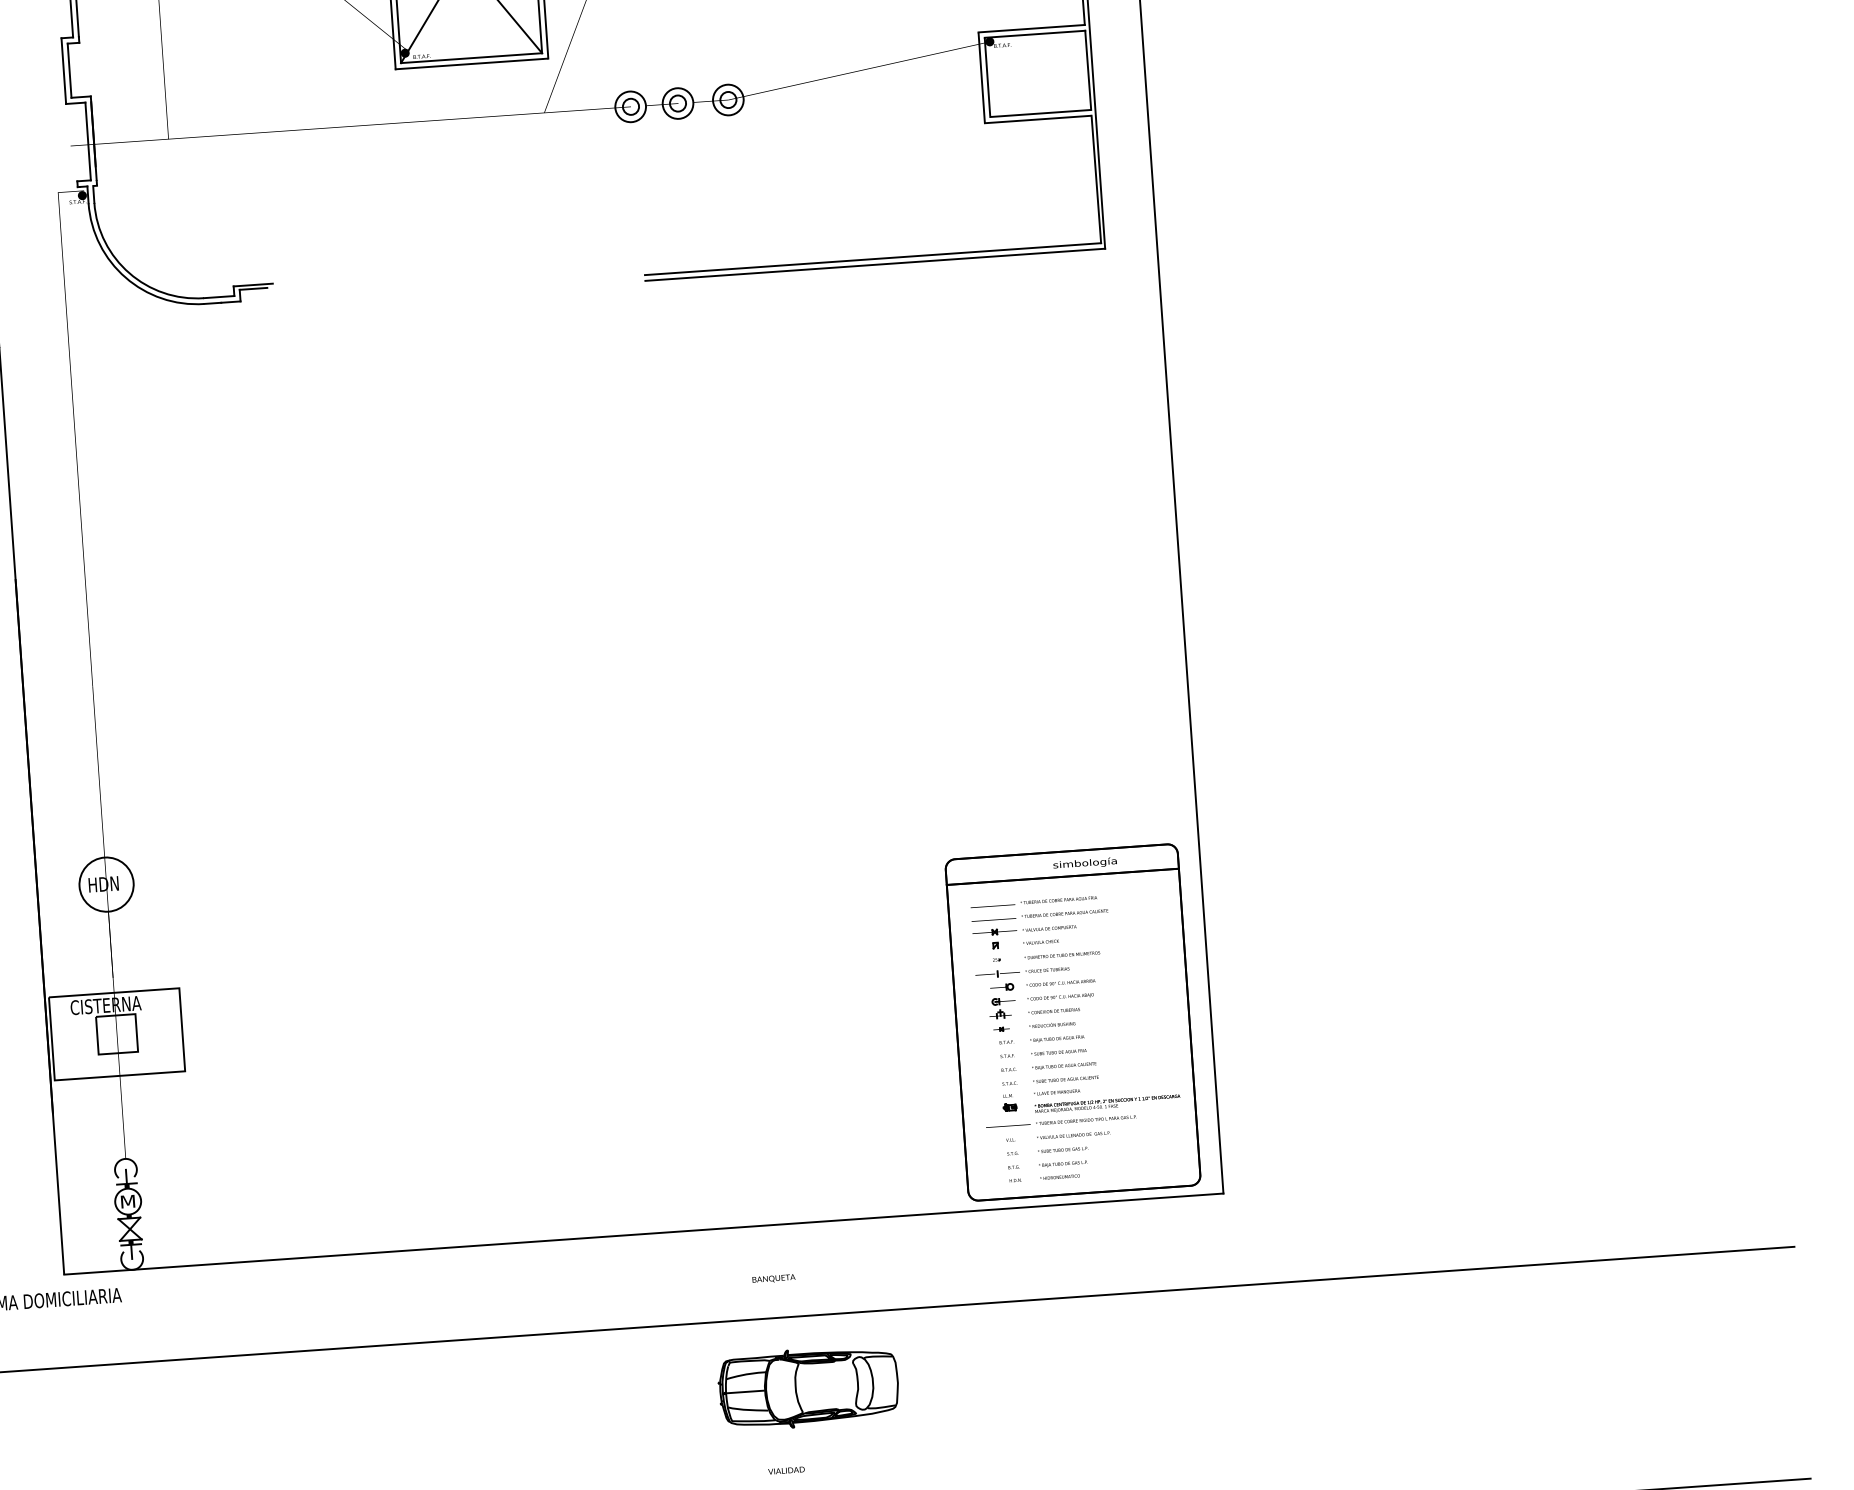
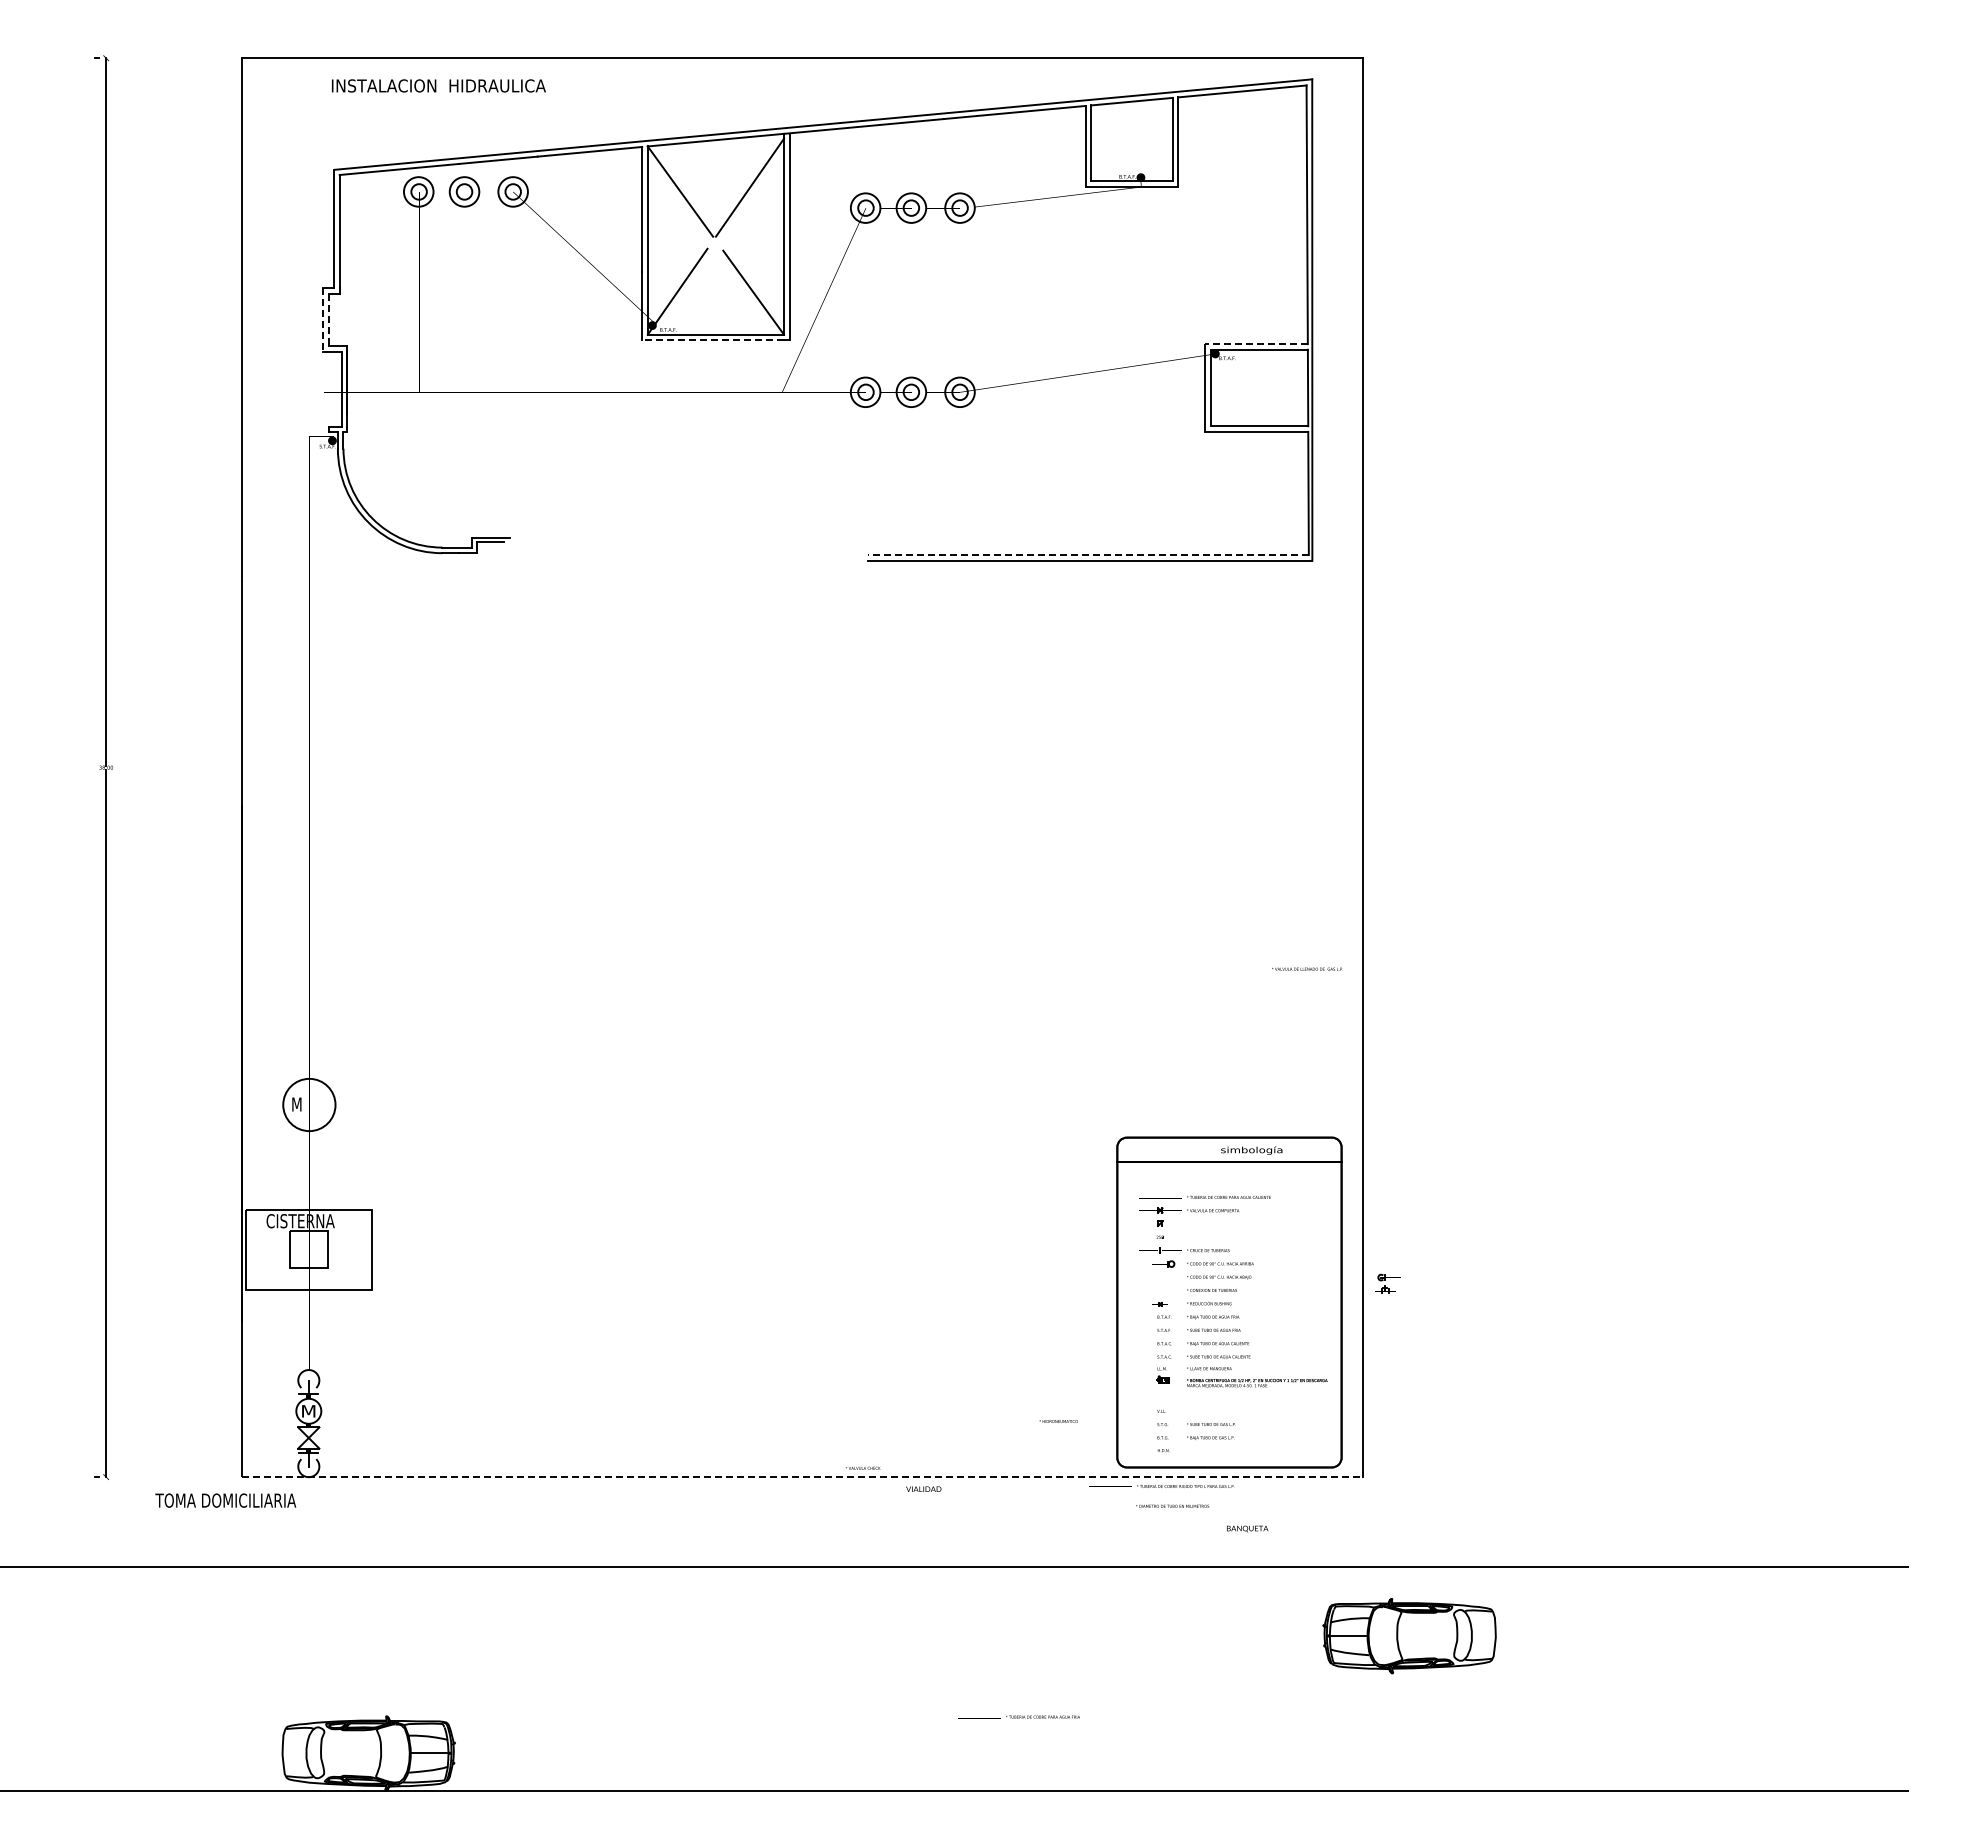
line: (1031, 29) -> (1256, 344), solid -> dashed
line: (469, 64) -> (713, 340), solid -> dashed
line: (63, 70) -> (322, 319), solid -> dashed
line: (69, 71) -> (328, 320), solid -> dashed
line: (872, 259) -> (1087, 555), solid -> dashed
text: (103, 884) -> (306, 1104), HDN -> M
text: (1033, 901) -> (1018, 1716), moved
text: (1041, 941) -> (863, 1467), moved
text: (1062, 954) -> (1172, 1505), moved
part: (1002, 1007) -> (1387, 1283), moved
text: (1061, 1122) -> (1161, 1486), moved
text: (1073, 1134) -> (1307, 968), moved
text: (1059, 1177) -> (1058, 1421), moved
line: (643, 1234) -> (802, 1477), solid -> dashed
text: (773, 1278) -> (1247, 1528), moved
part: (808, 1388) -> (1409, 1636), moved
text: (786, 1469) -> (923, 1488), moved

